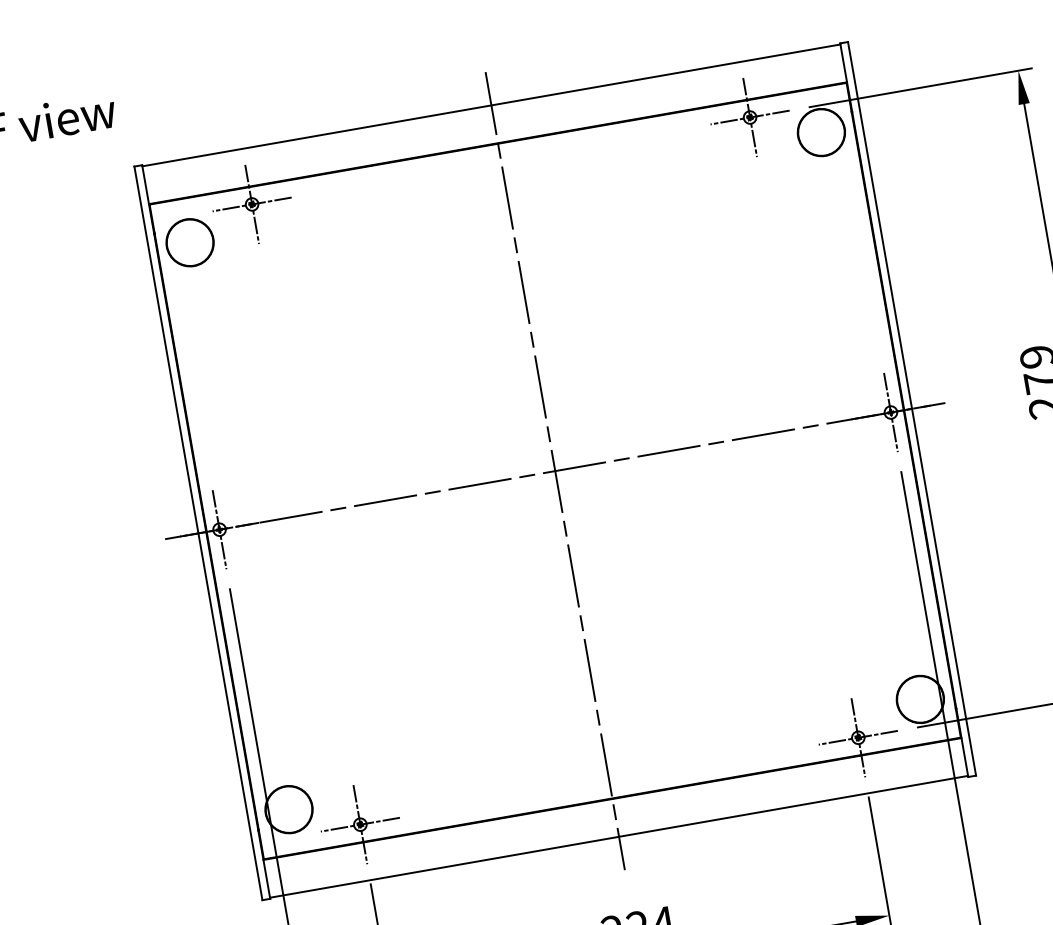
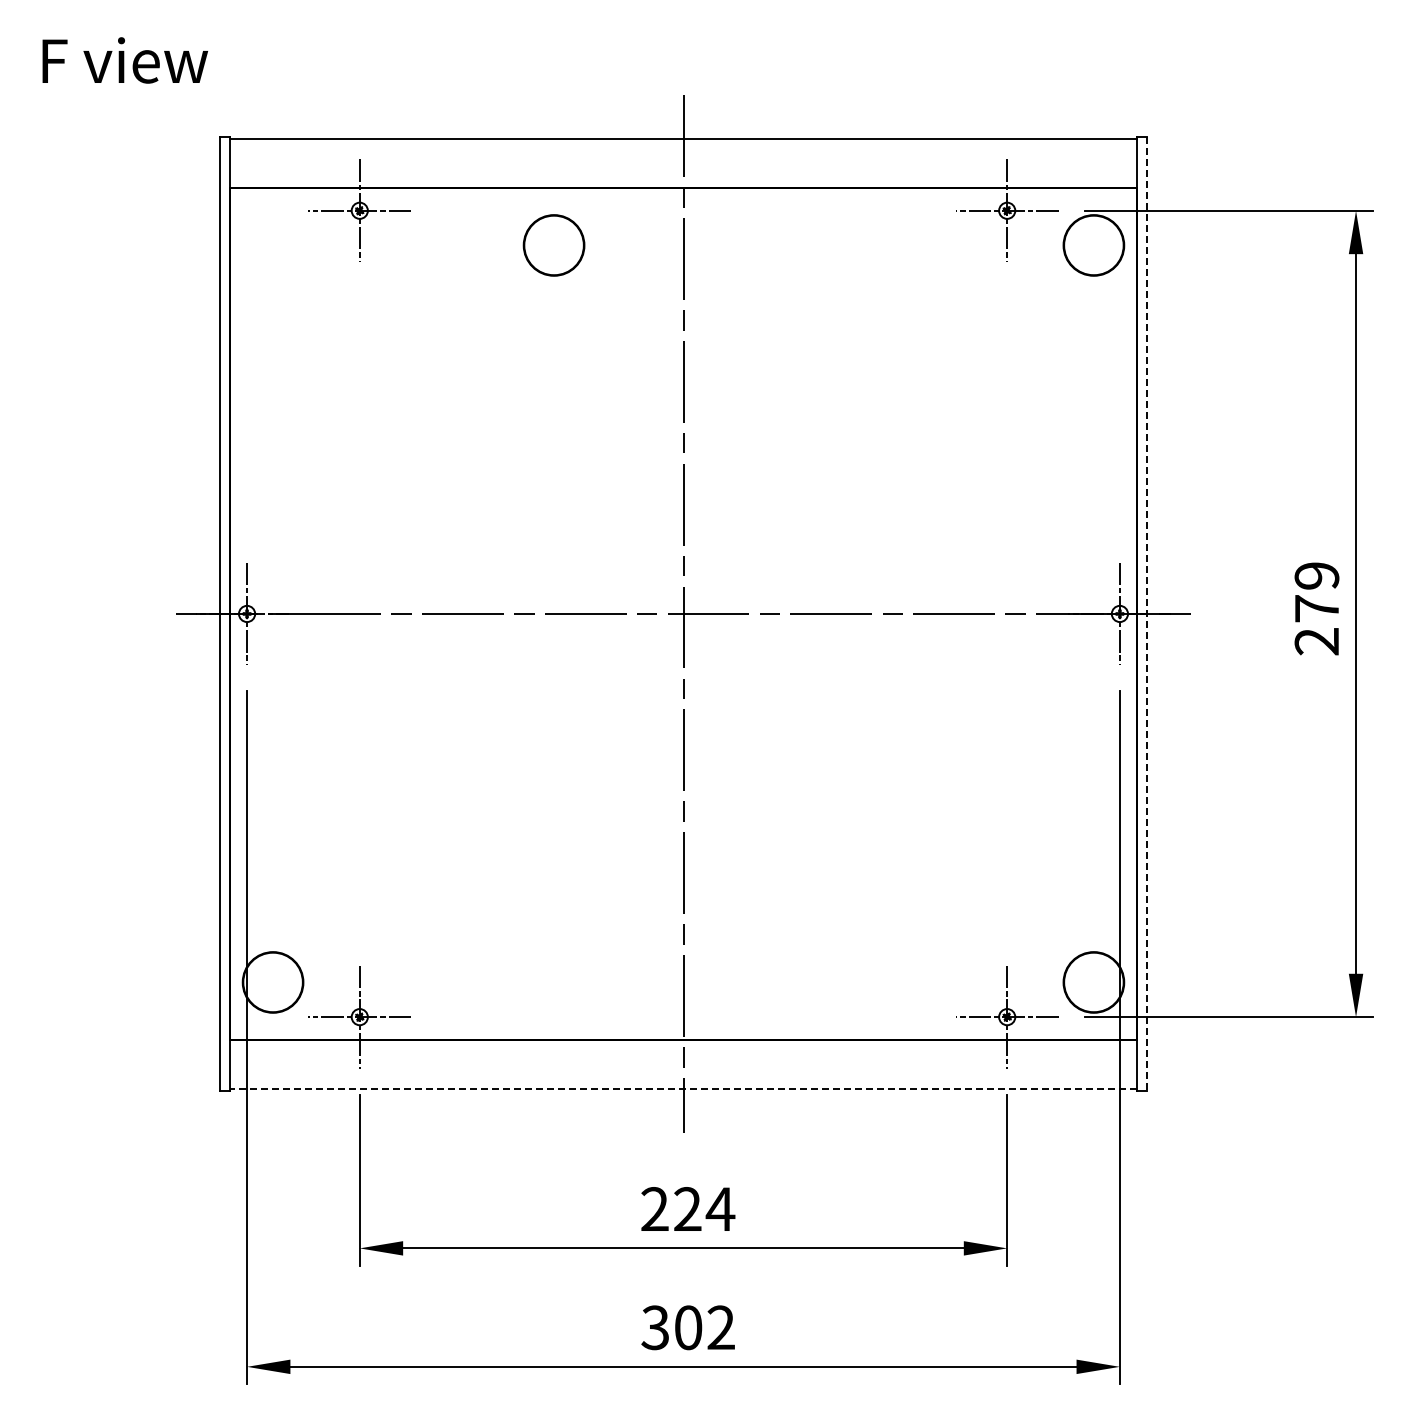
part: (189, 242) -> (553, 245), moved
line: (912, 408) -> (1147, 613), solid -> dashed
line: (619, 836) -> (683, 1089), solid -> dashed

